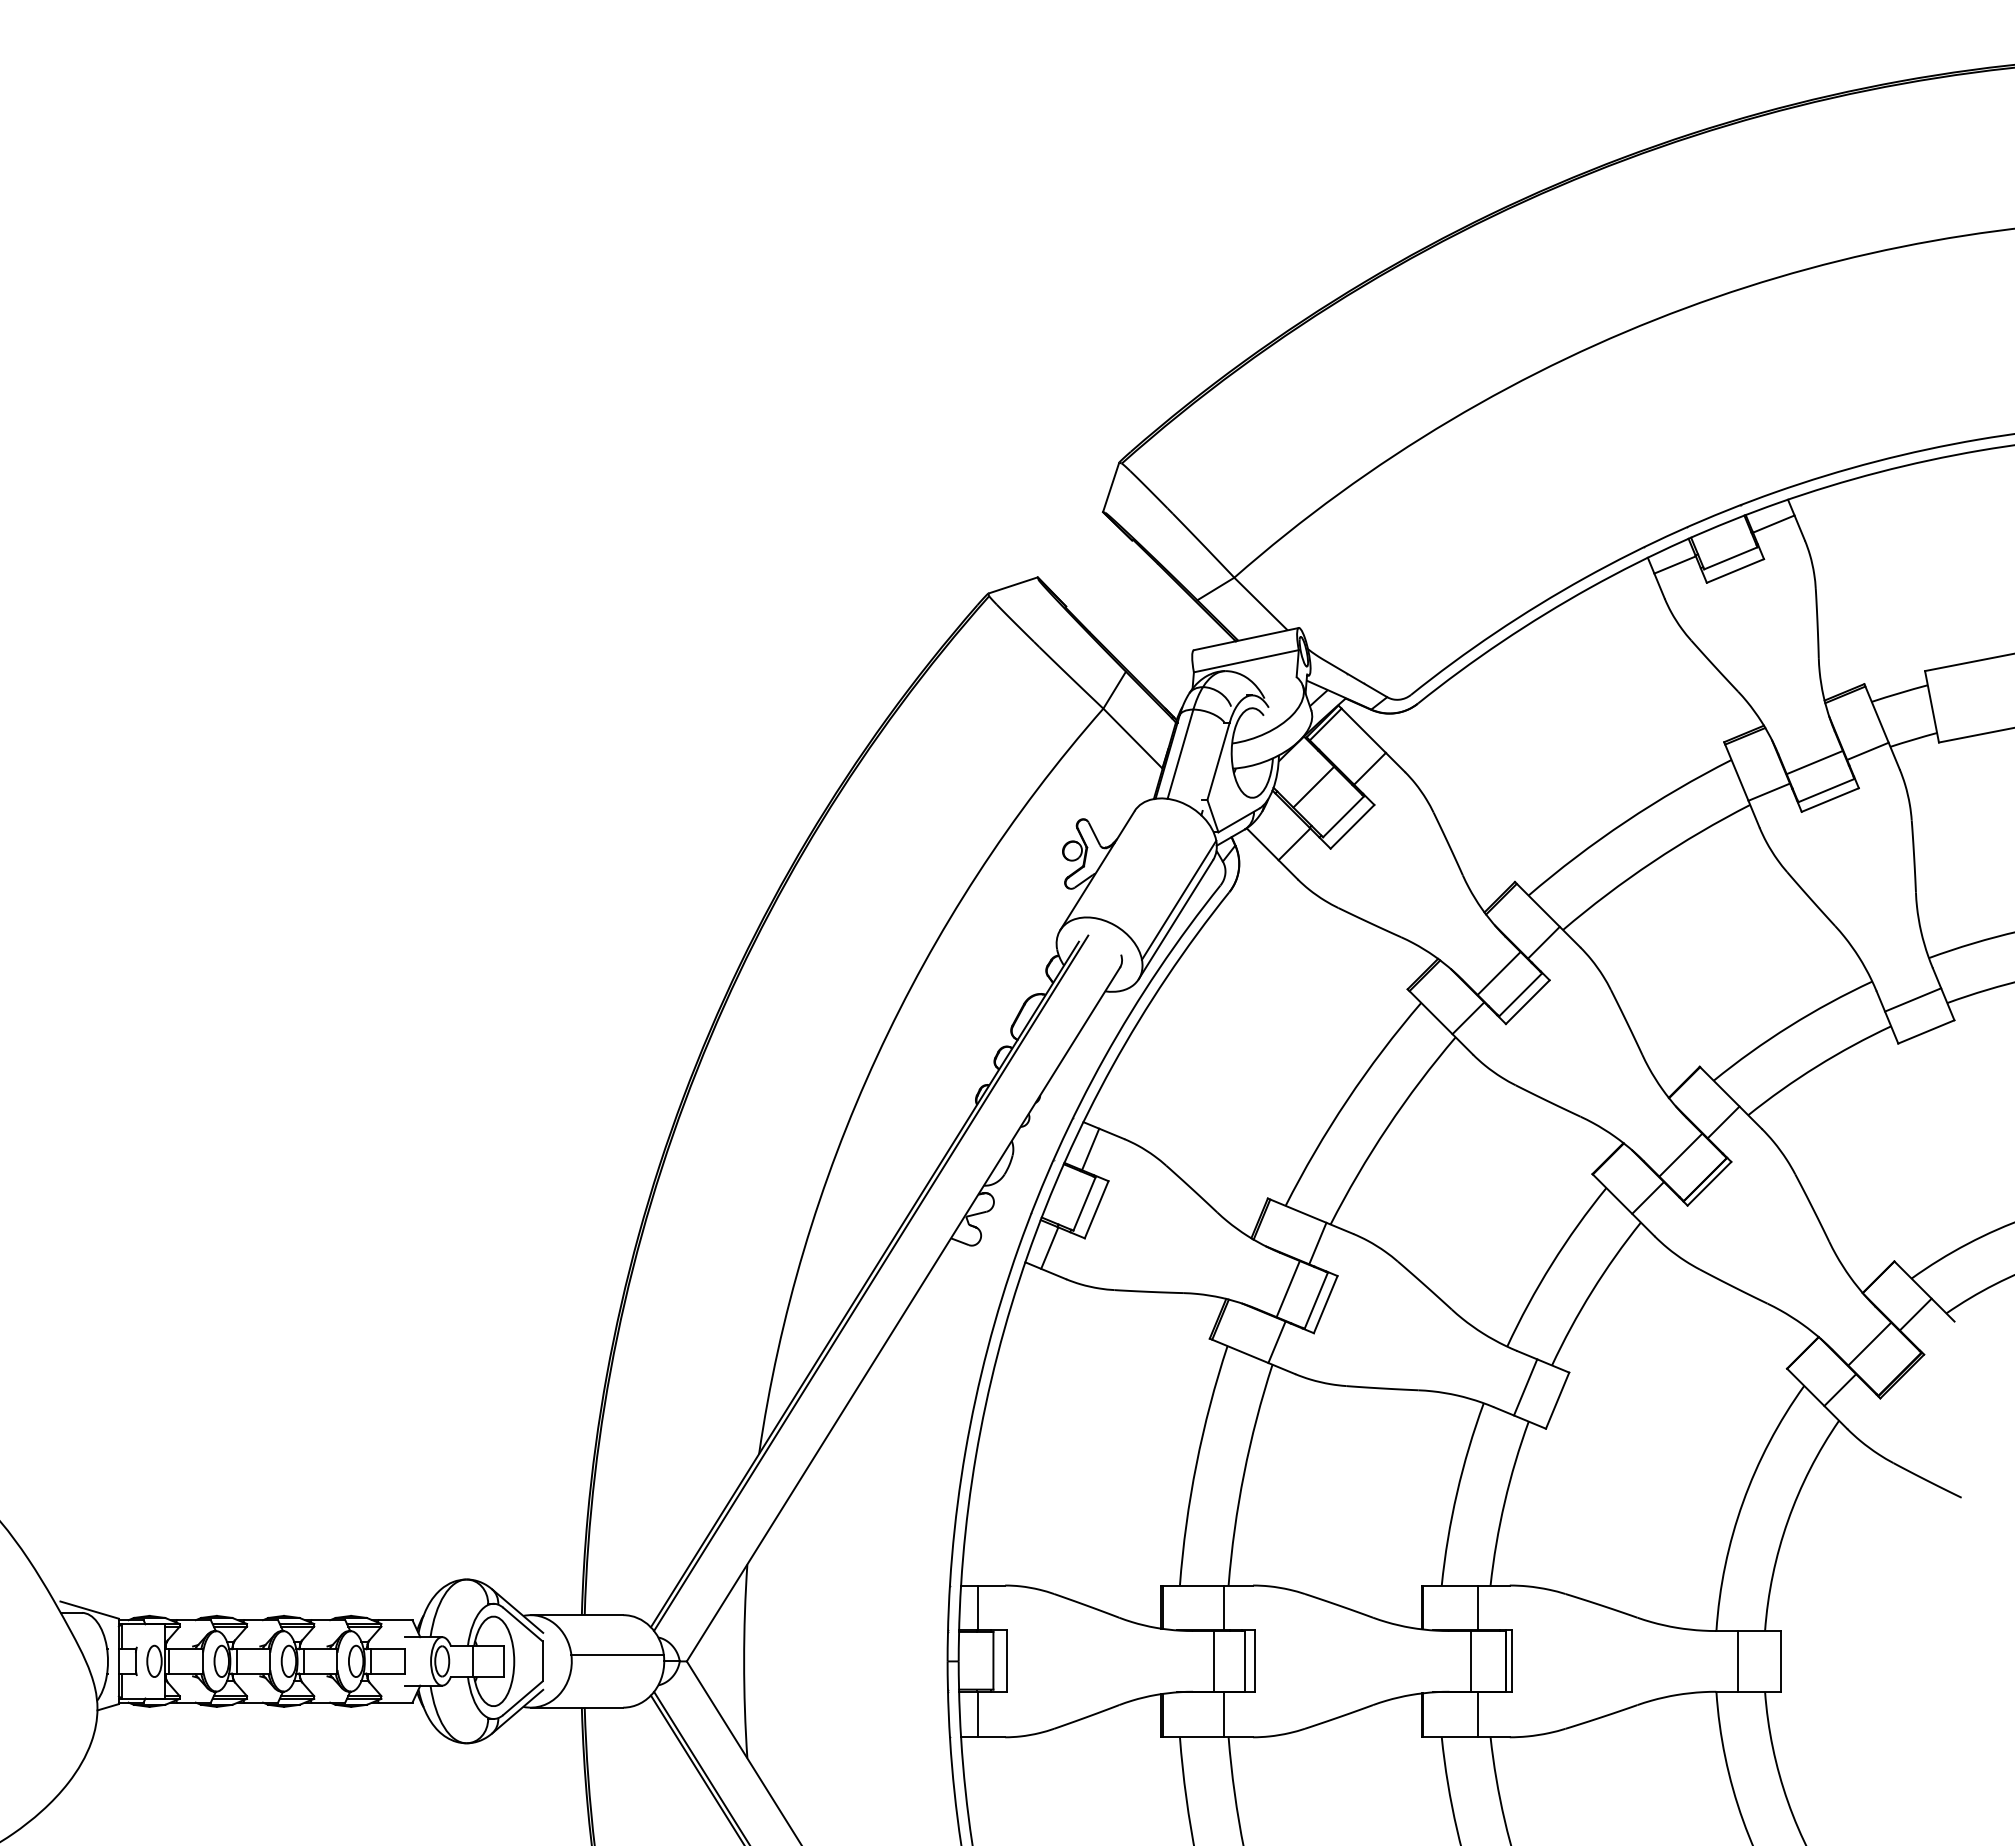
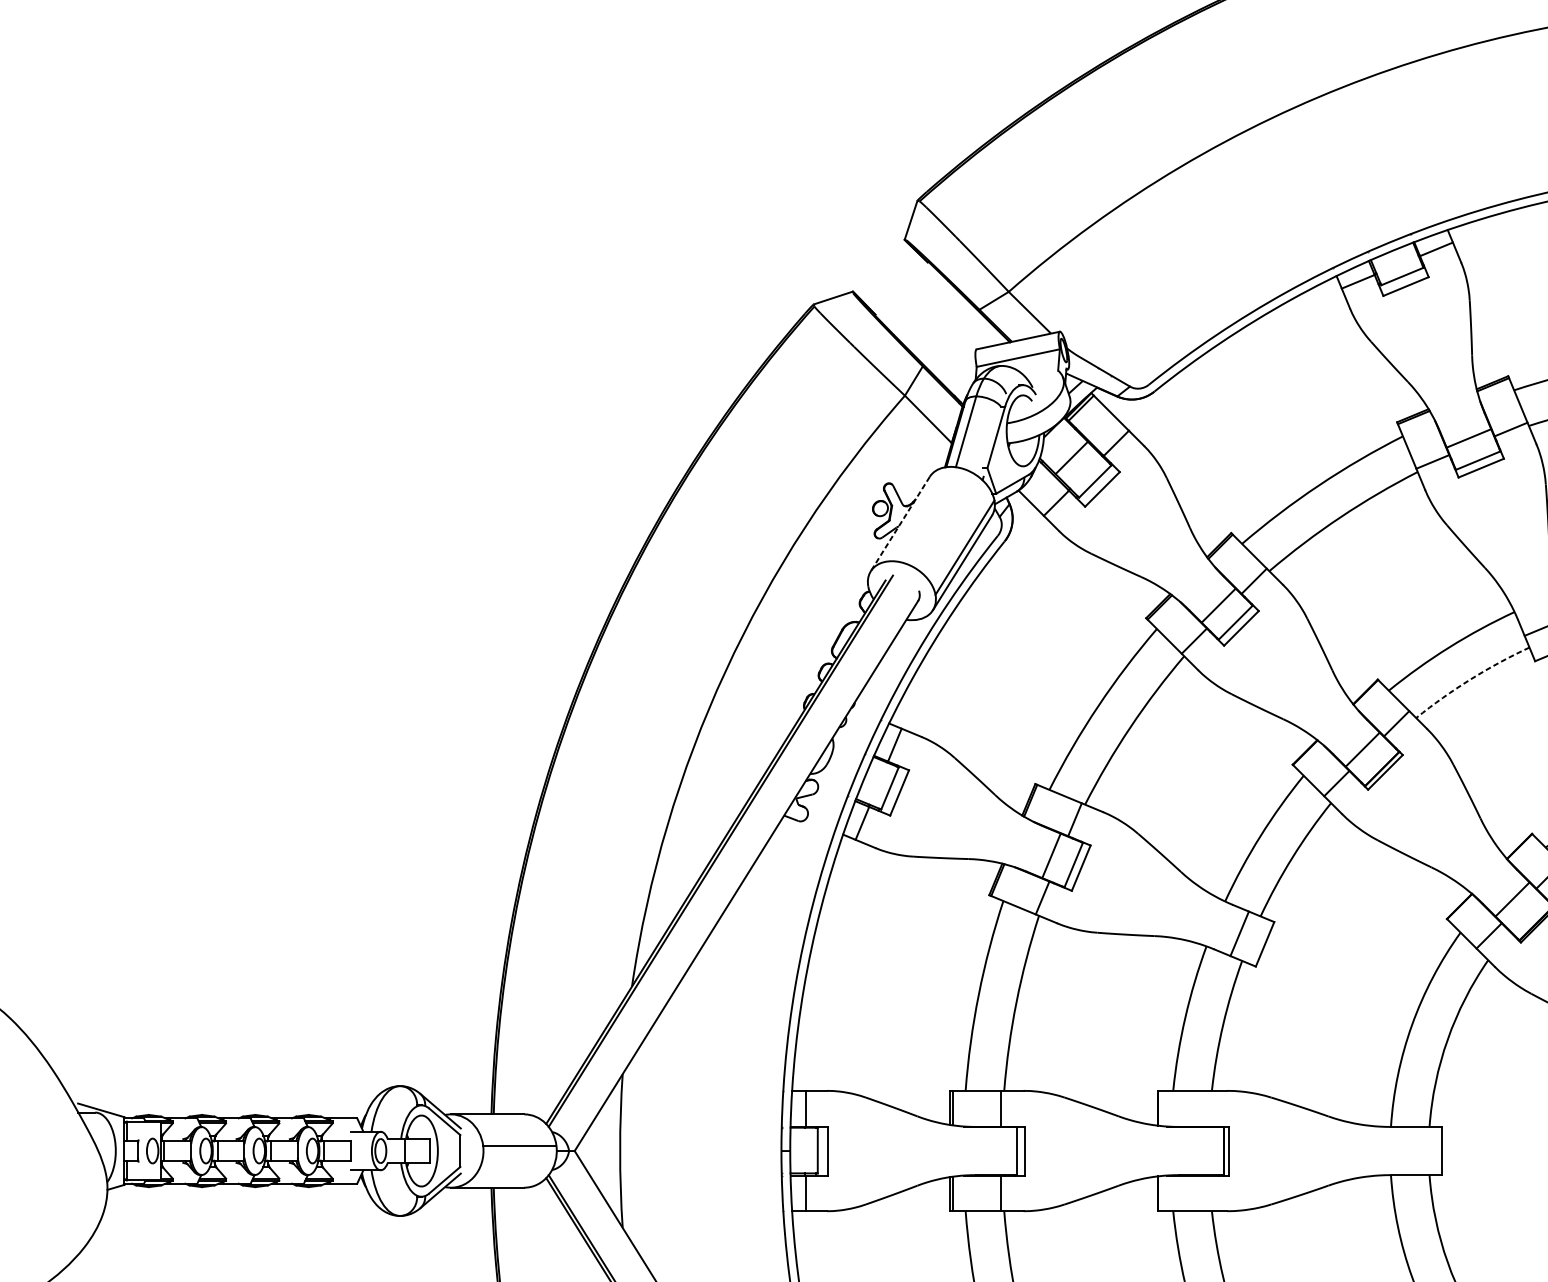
line: (1097, 871) -> (900, 524), solid -> dashed
arc: (1817, 1066) -> (1471, 679), solid -> dashed
line: (1478, 1607) -> (1202, 1108), removed
line: (1214, 1661) -> (993, 1151), removed
line: (1471, 1661) -> (1196, 1151), removed
line: (1738, 1661) -> (1408, 1151), removed
line: (1478, 1714) -> (1202, 1193), removed

